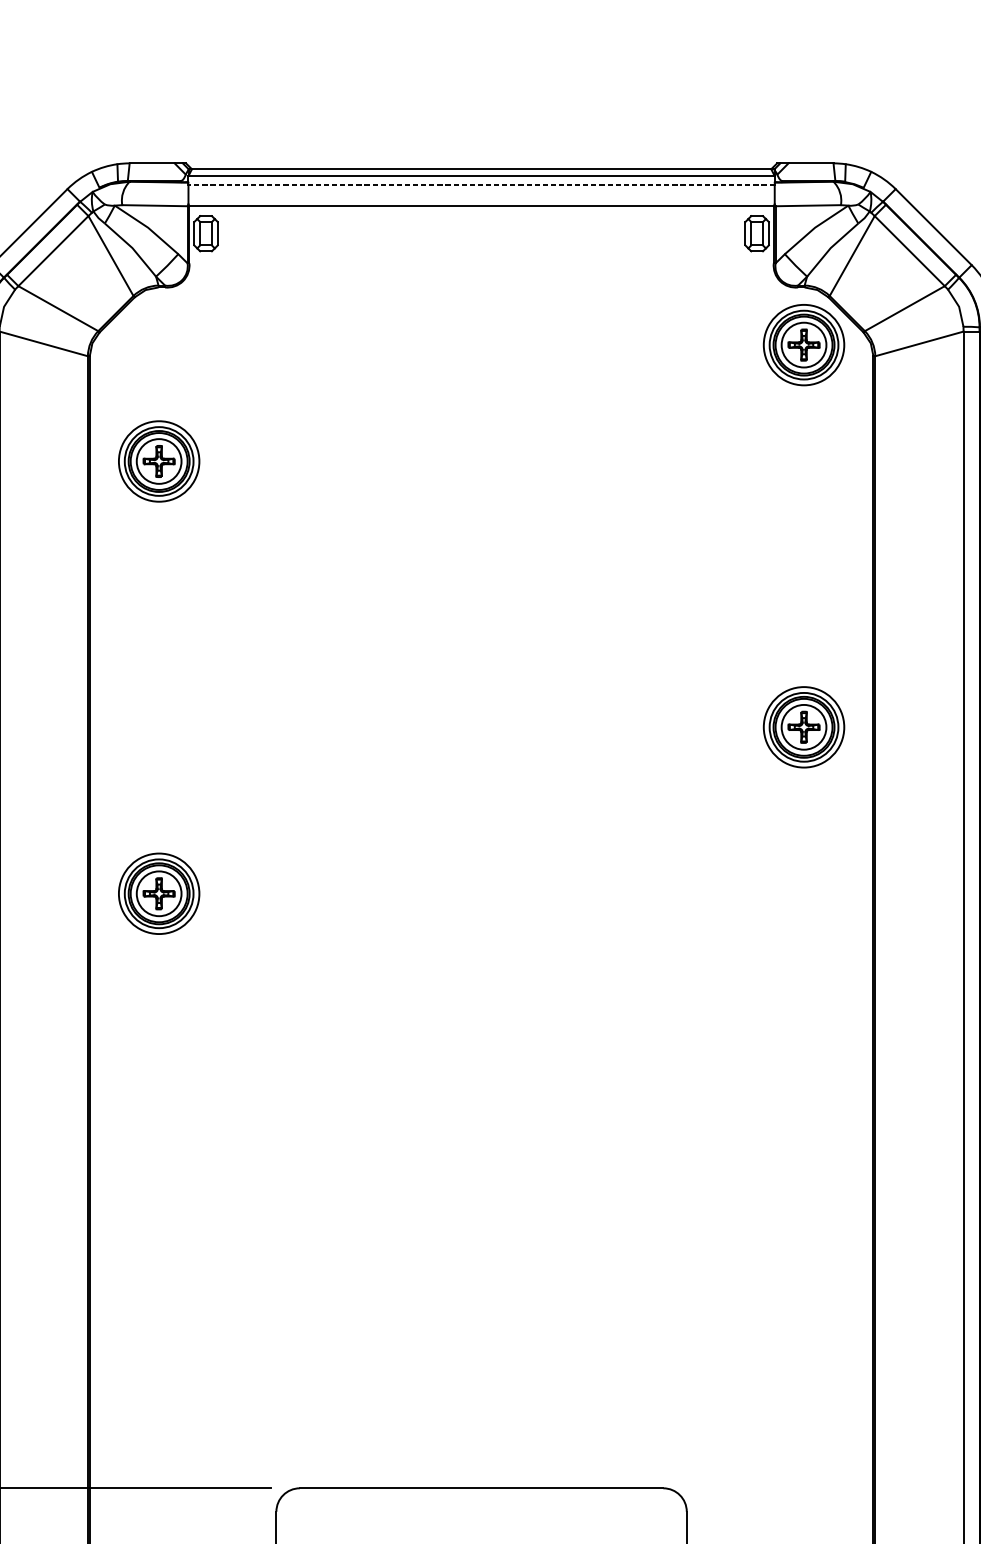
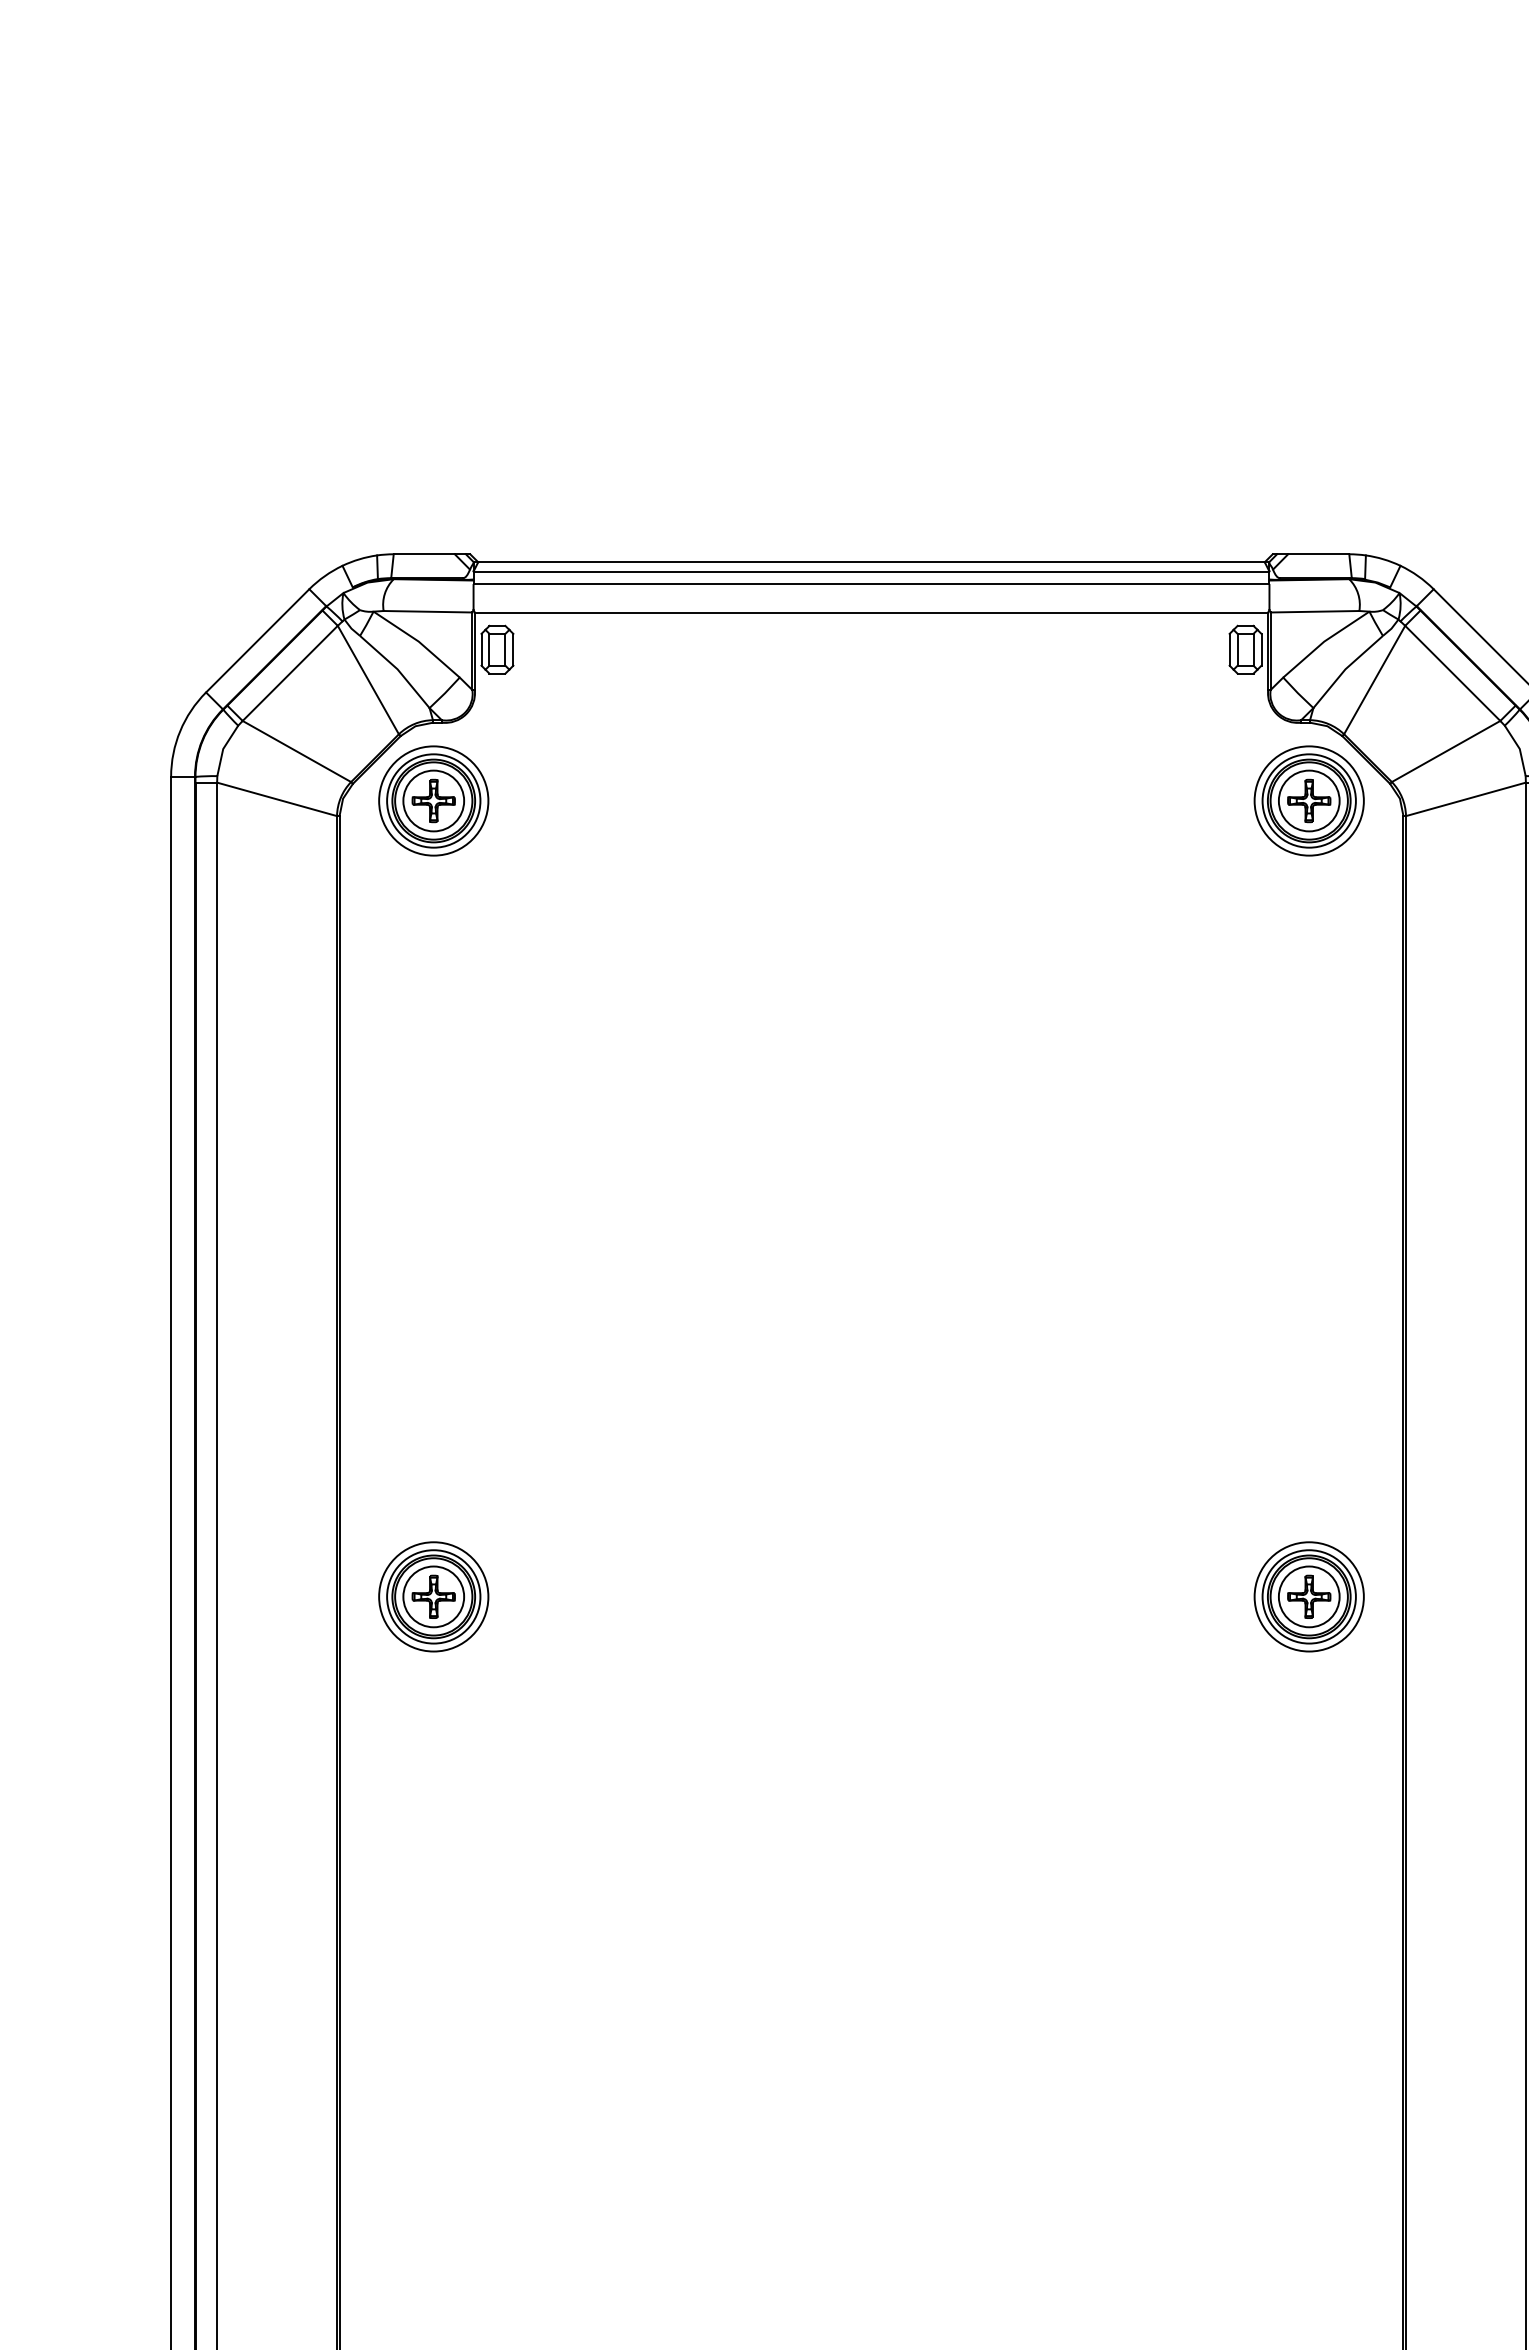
line: (481, 185) -> (871, 584), dashed -> solid
part: (158, 461) -> (433, 800), moved
part: (803, 727) -> (1308, 1596), moved
part: (158, 893) -> (433, 1596), moved

